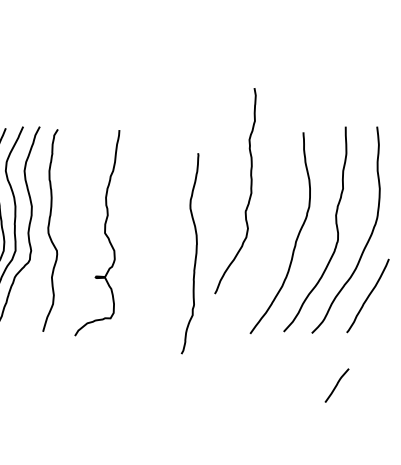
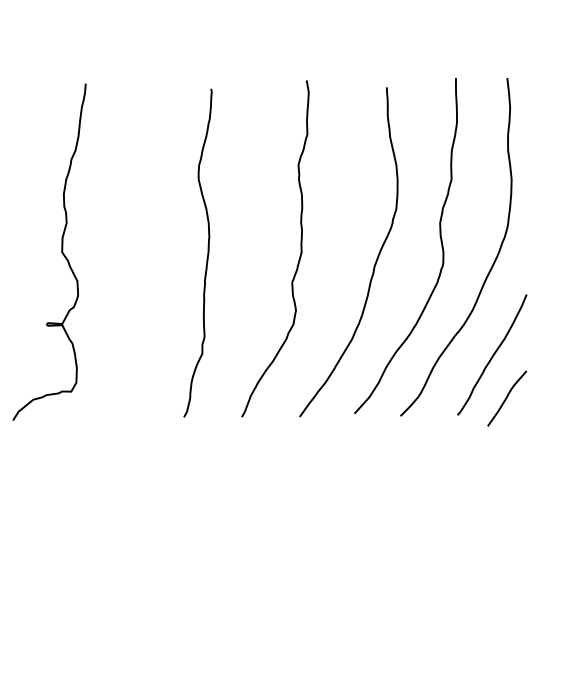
curve: (249, 195) -> (298, 256), moved
curve: (195, 253) -> (206, 252), moved
curve: (336, 385) -> (506, 398), moved

